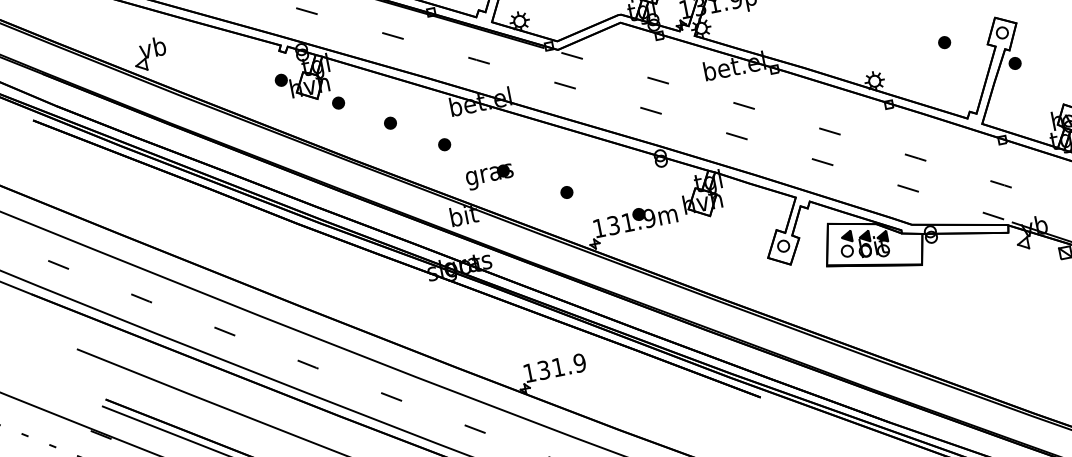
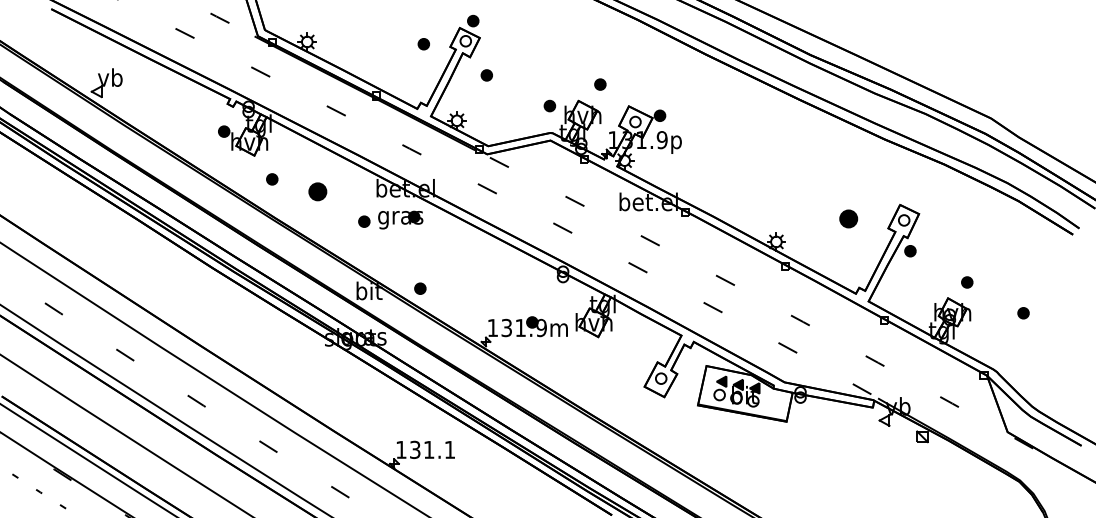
part: (944, 42) -> (848, 218), size x1.6
part: (338, 103) -> (272, 179), moved
part: (390, 123) -> (317, 191), size x1.6
part: (489, 176) -> (400, 219), moved
part: (567, 192) -> (420, 288), moved
text: (579, 362) -> (449, 449), 131.9 -> 131.1

